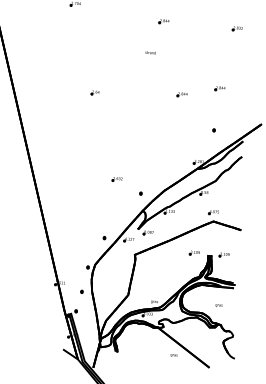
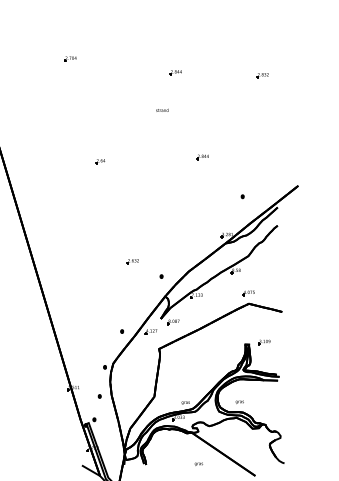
part: (219, 88) -> (246, 147), removed
part: (194, 253) -> (229, 342), removed
text: (218, 305) -> (239, 401), moved
text: (173, 354) -> (198, 463), moved

